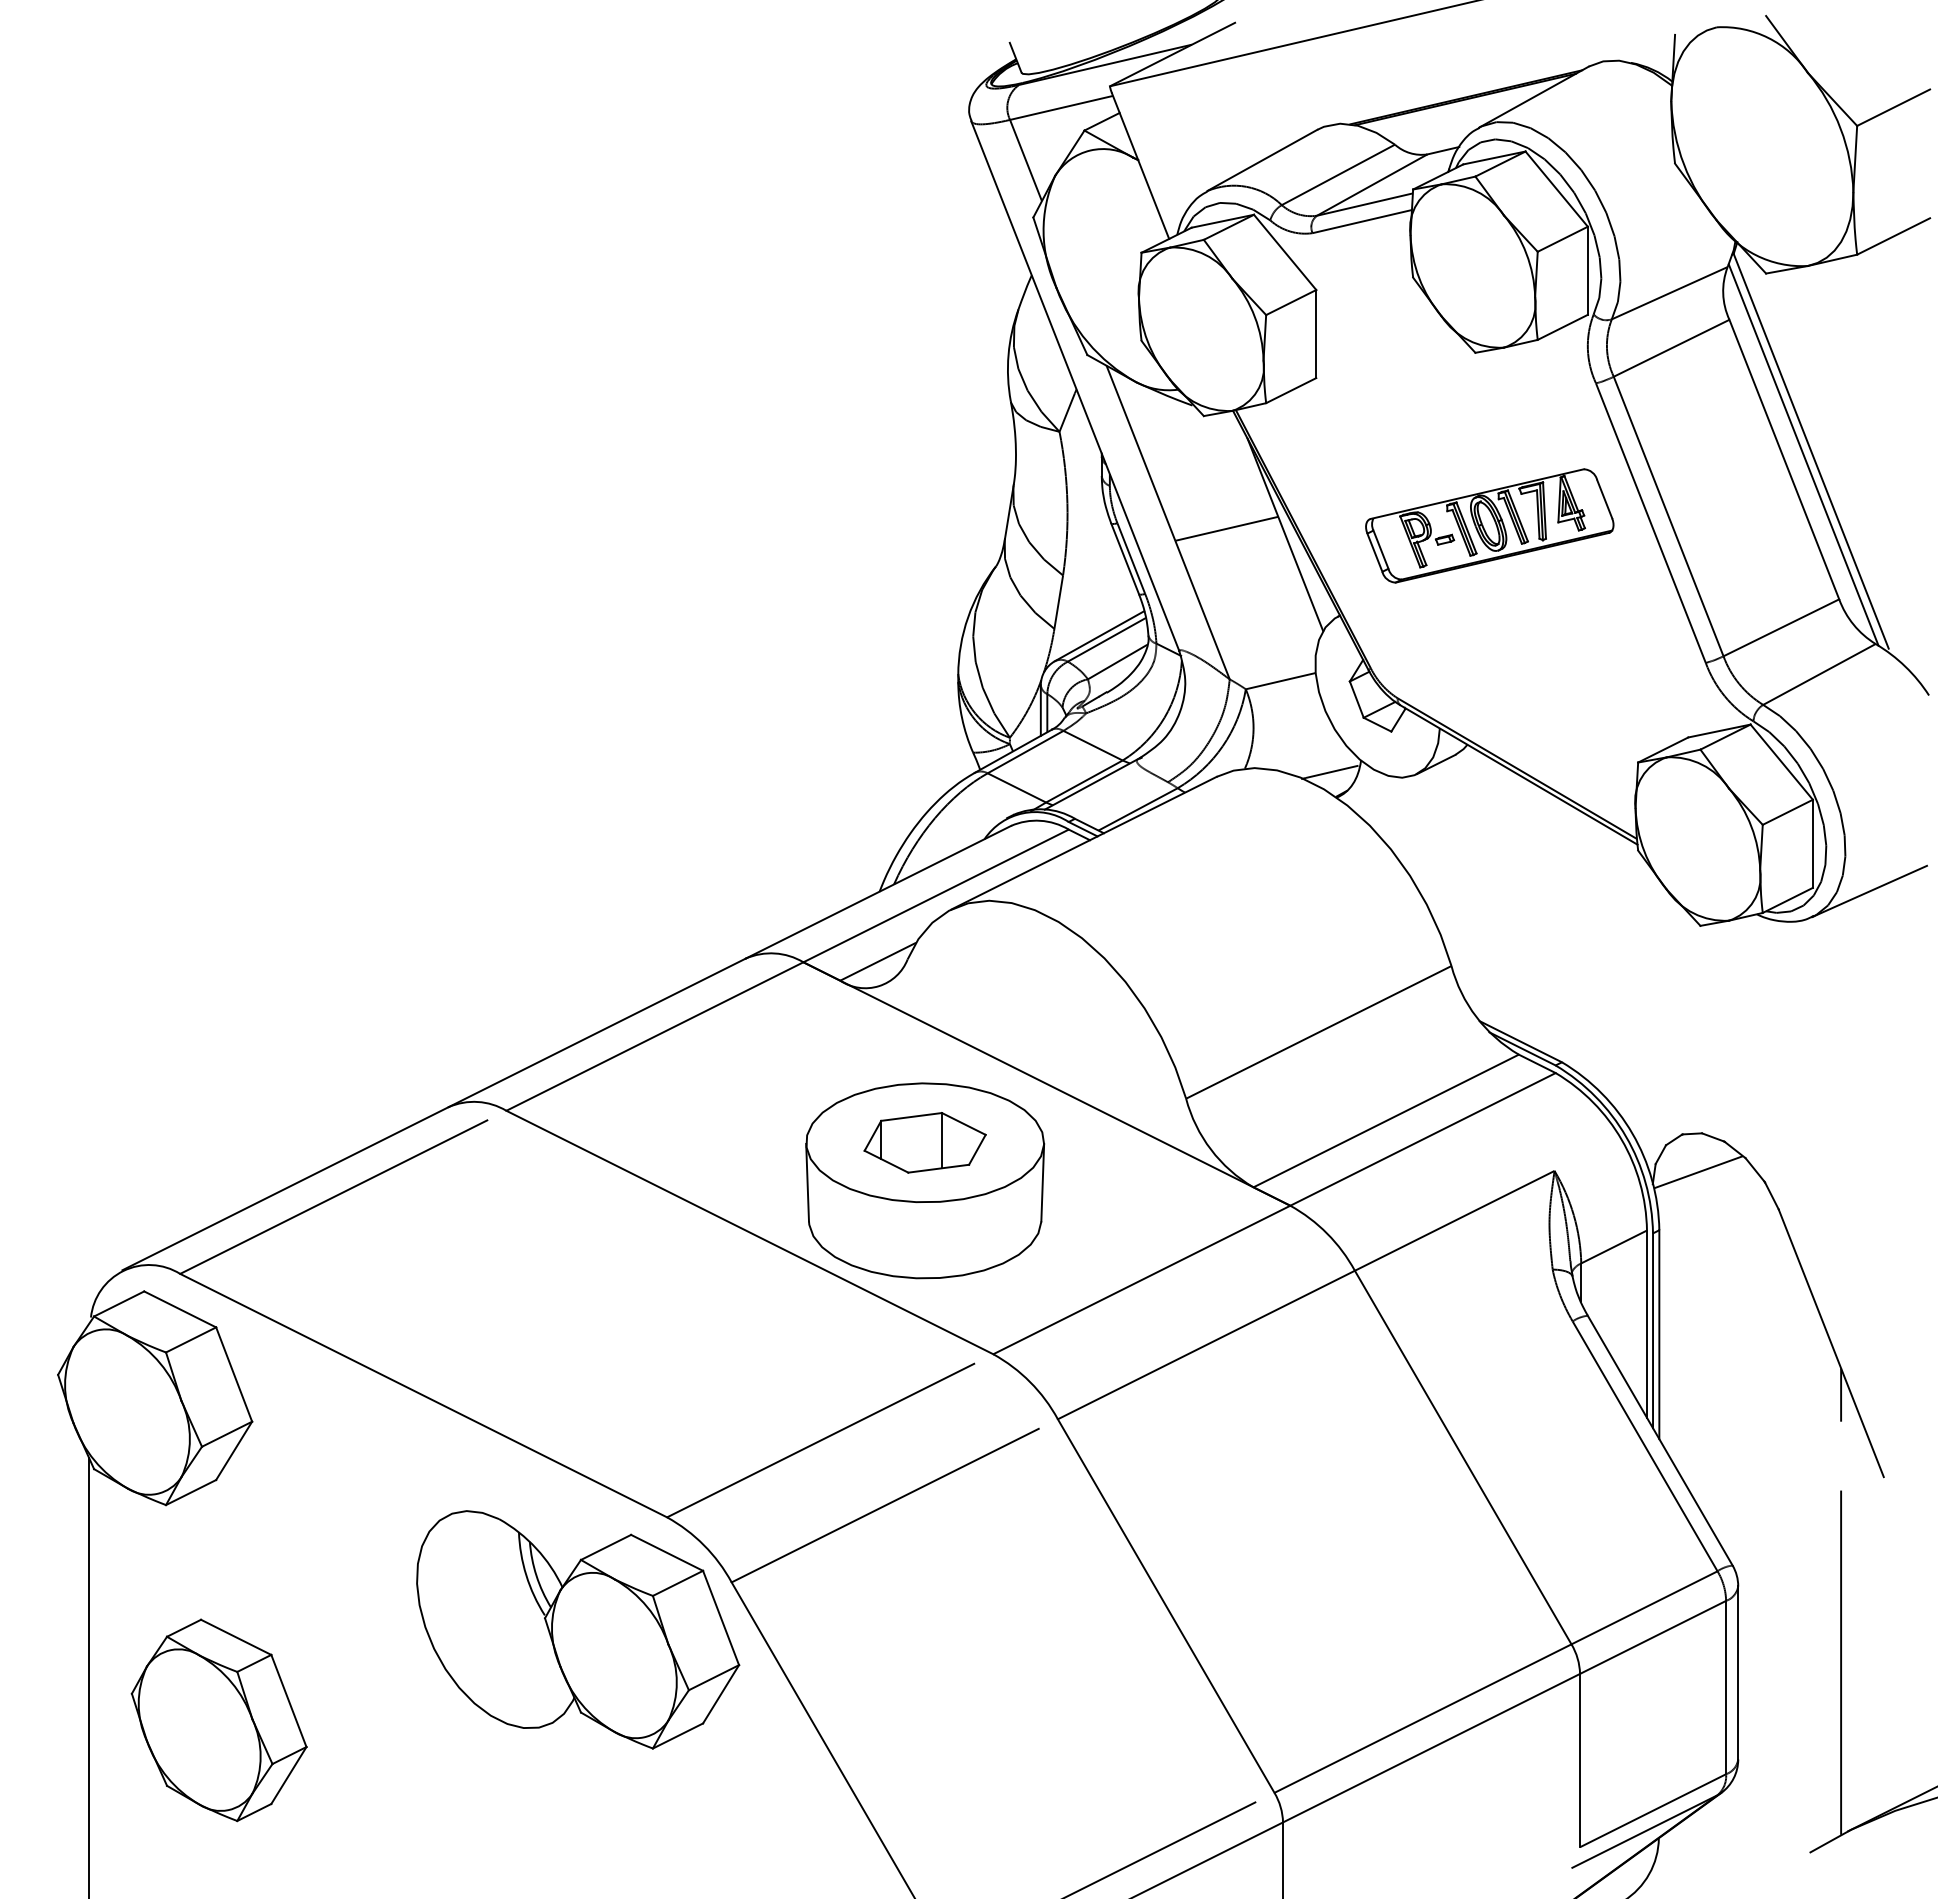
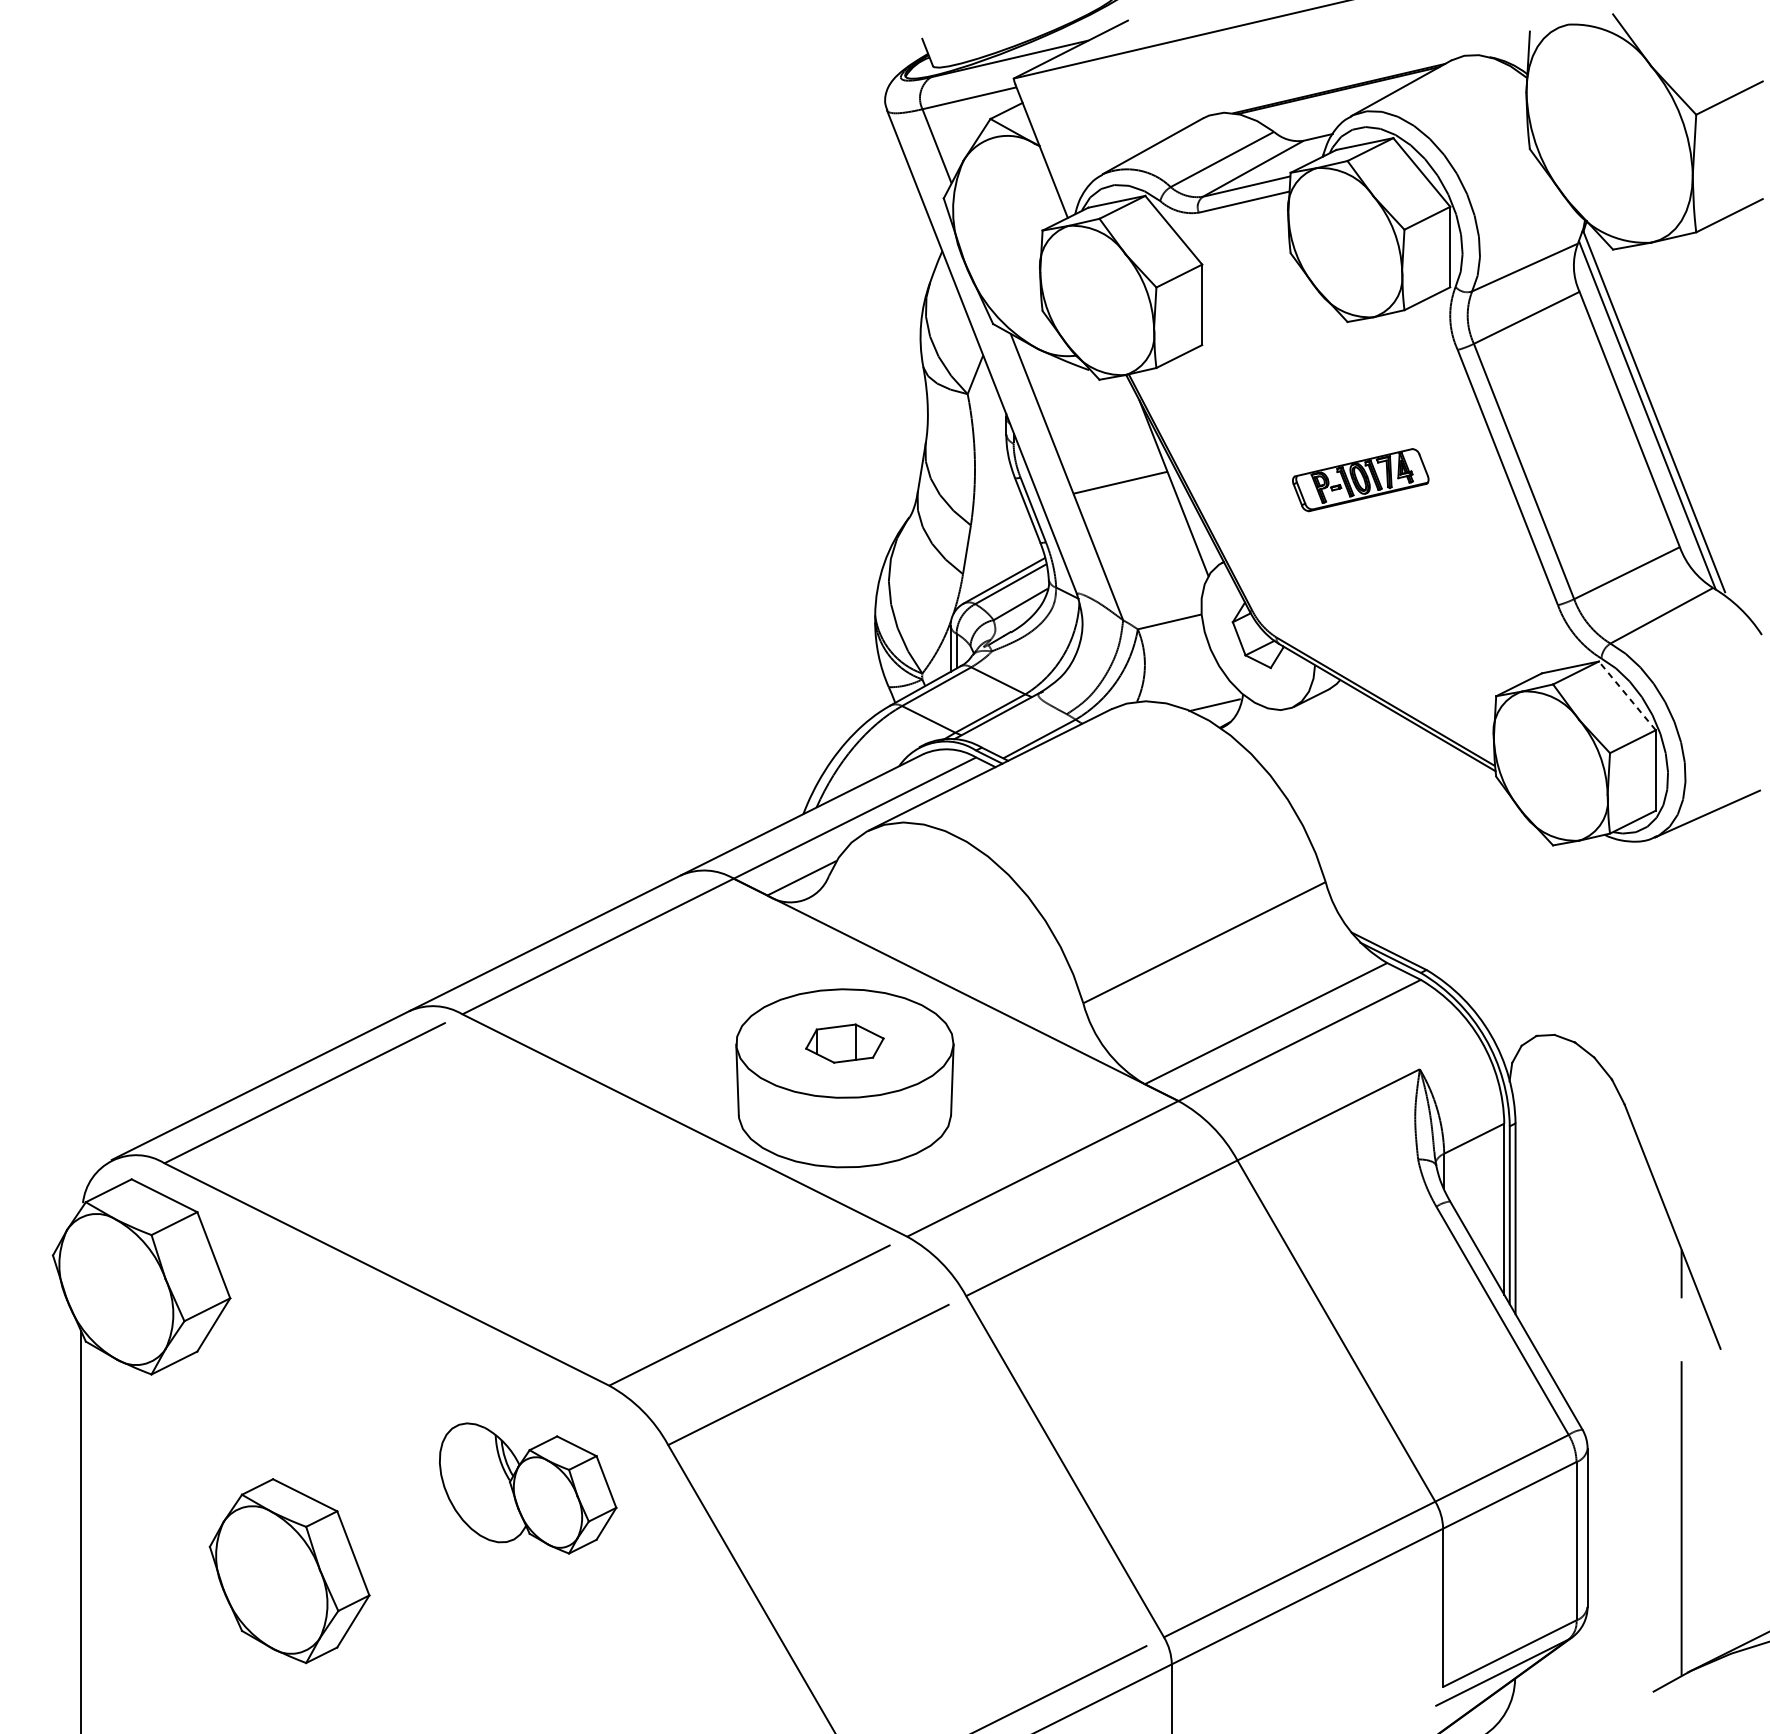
part: (1489, 525) -> (1360, 479), size x0.6
line: (1781, 762) -> (1627, 696), solid -> dashed
part: (924, 1142) -> (844, 1043), size x0.7
line: (1698, 1172) -> (1551, 1070), removed
part: (578, 1629) -> (528, 1488), size x0.6
part: (218, 1720) -> (289, 1571), moved

